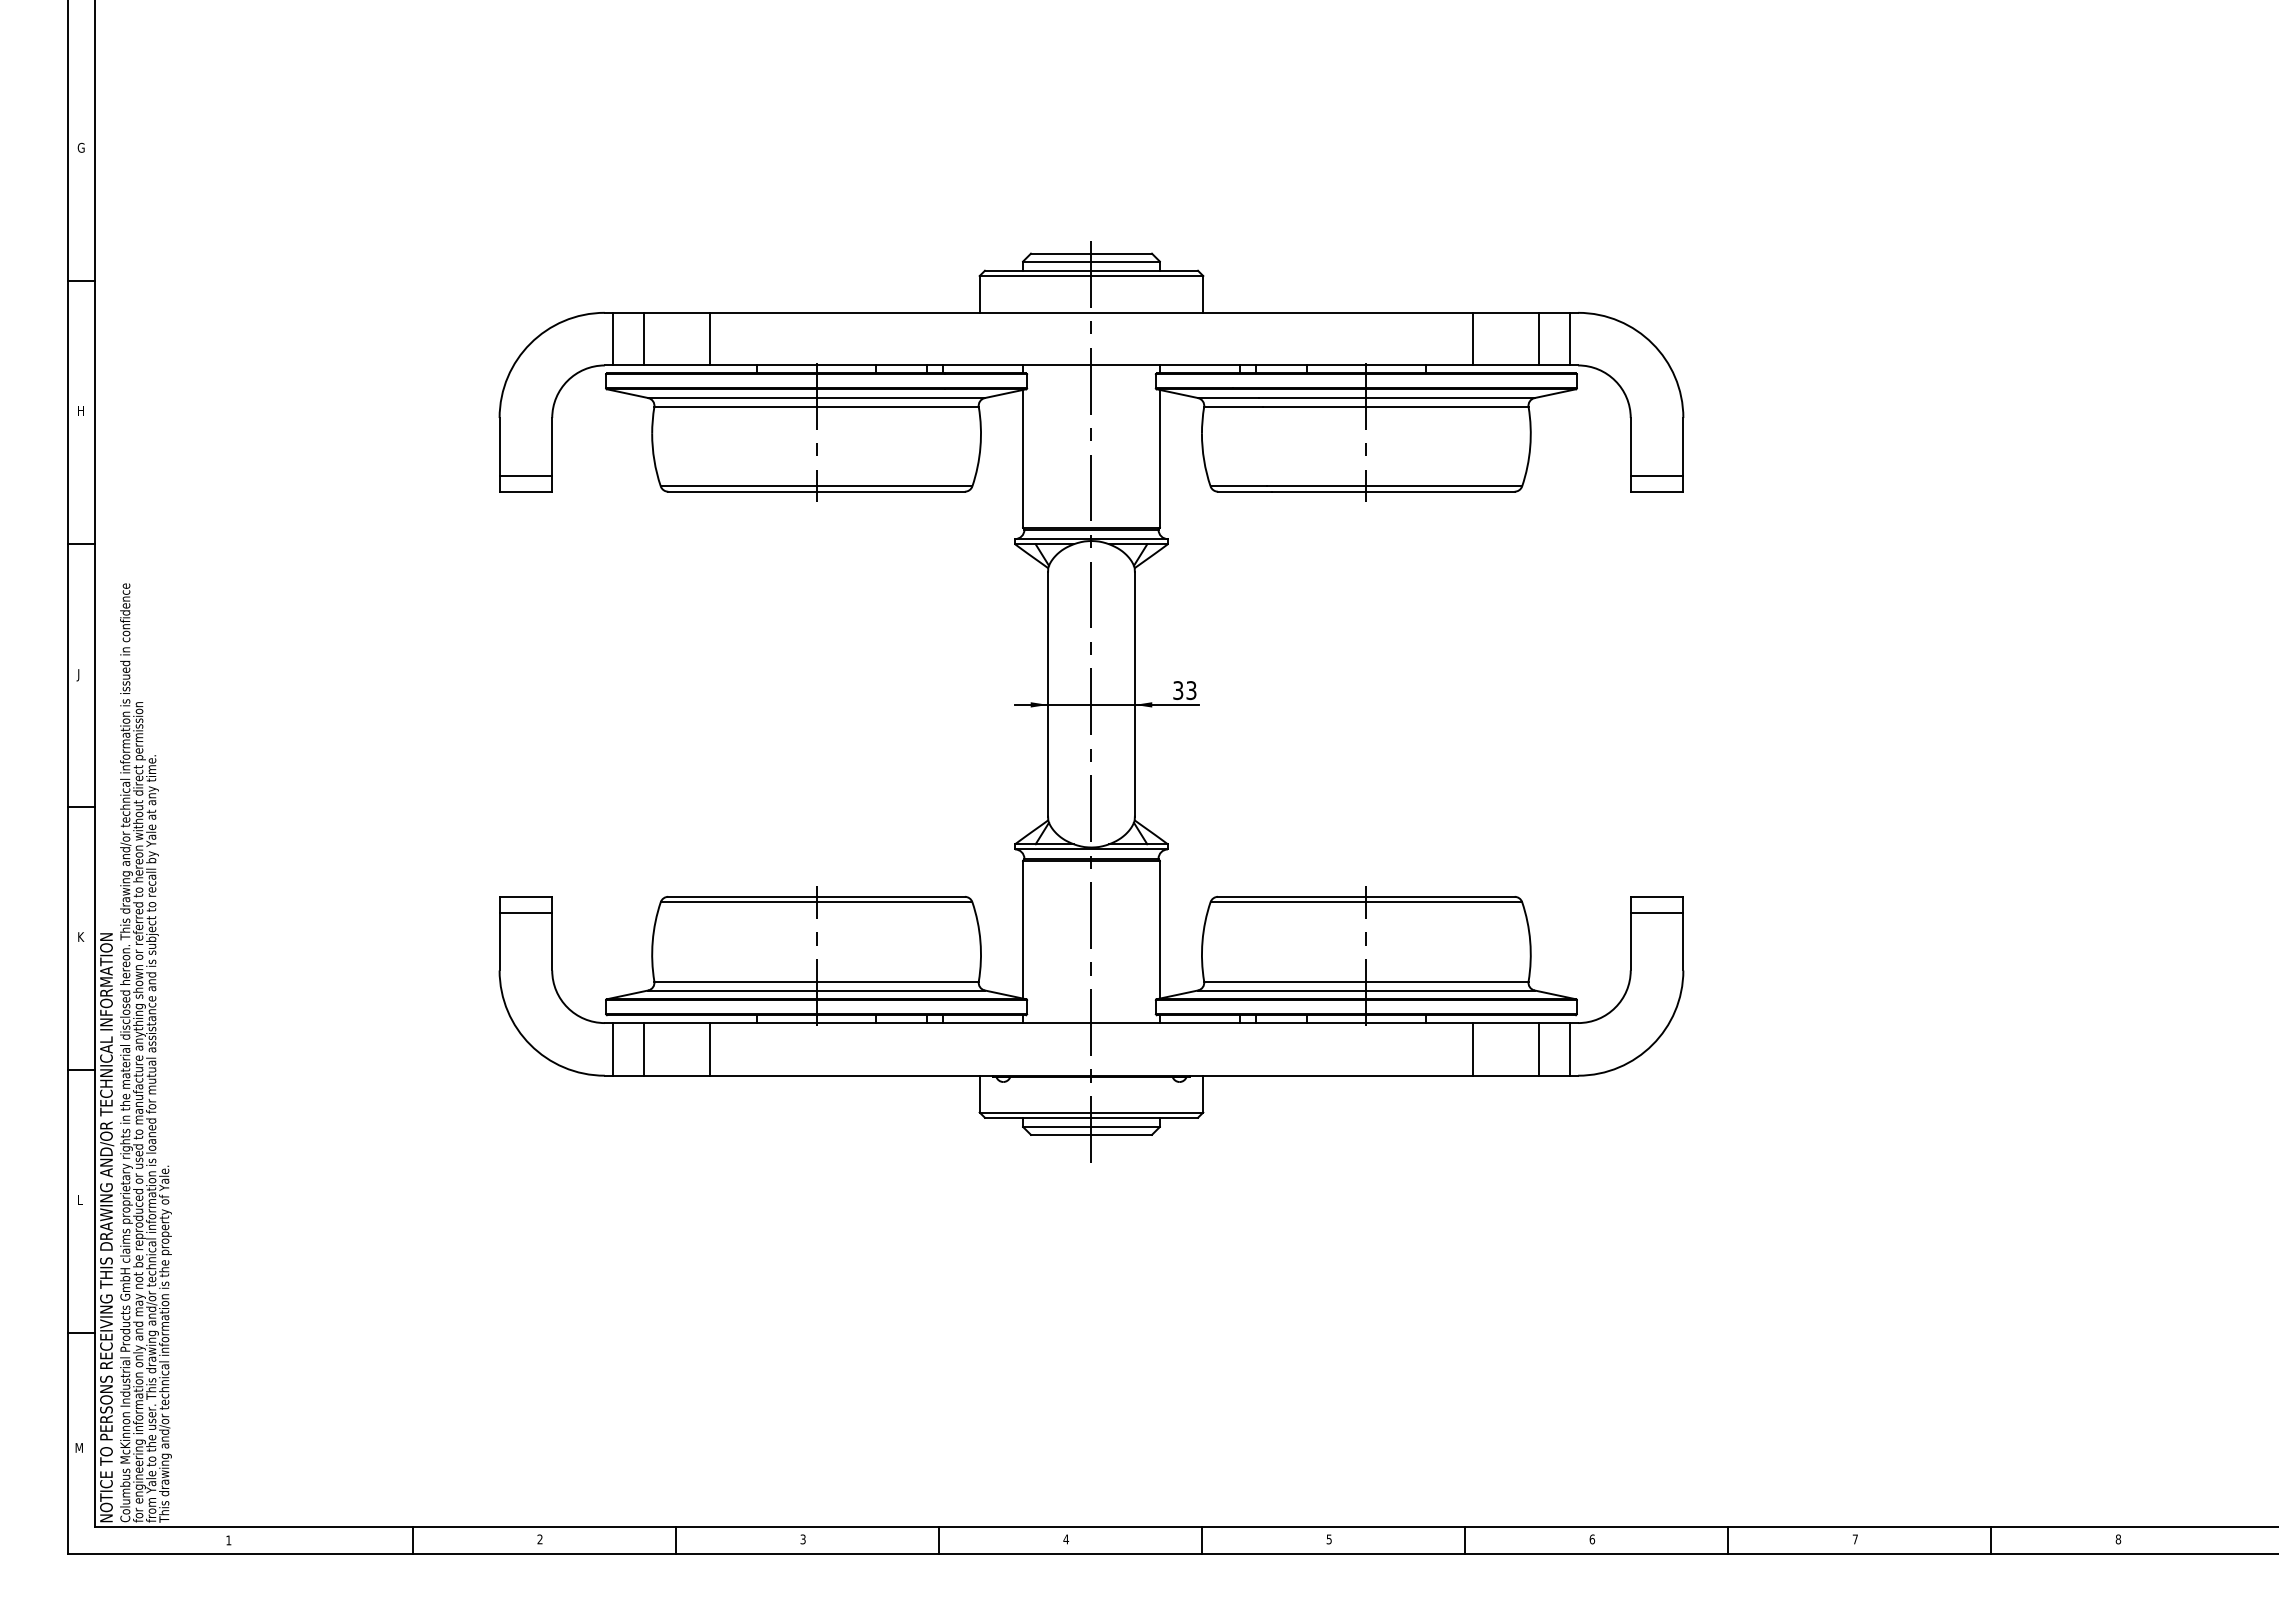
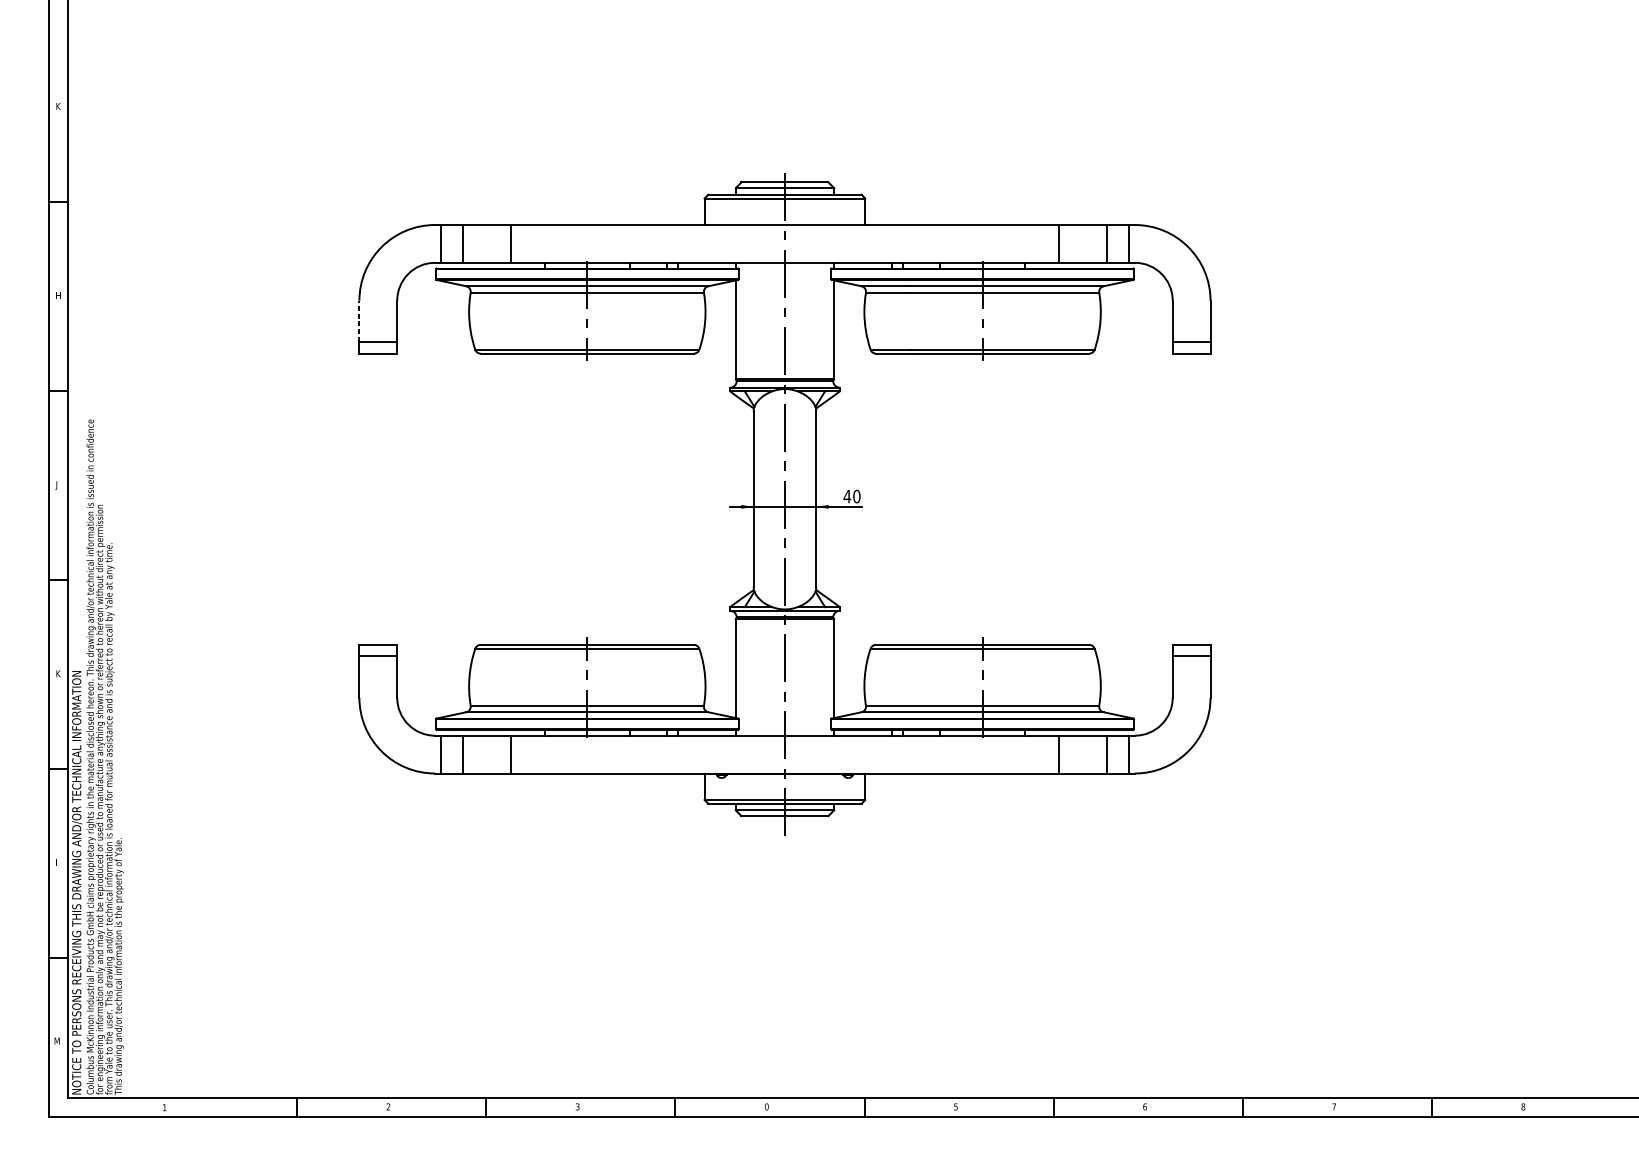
text: (80, 147) -> (58, 106), G -> K
line: (499, 447) -> (359, 321), solid -> dashed
text: (1184, 690) -> (851, 496), 33 -> 40
text: (1066, 1539) -> (767, 1106), 4 -> 0

